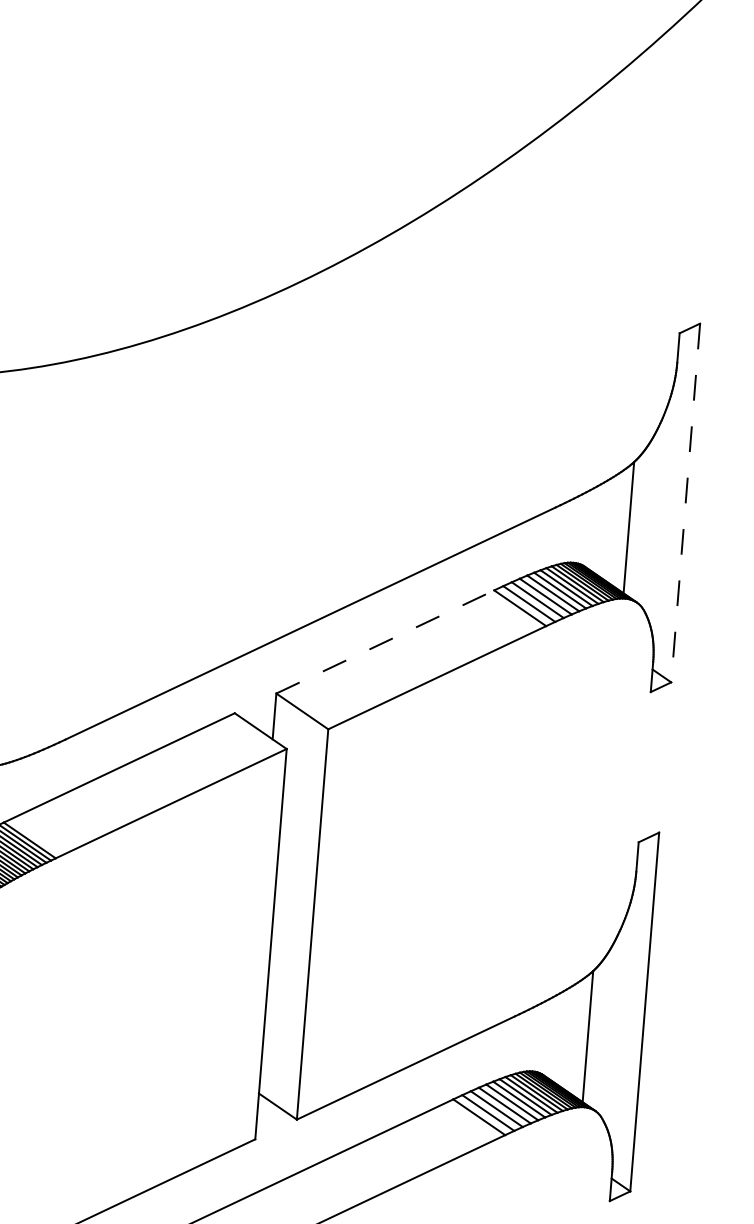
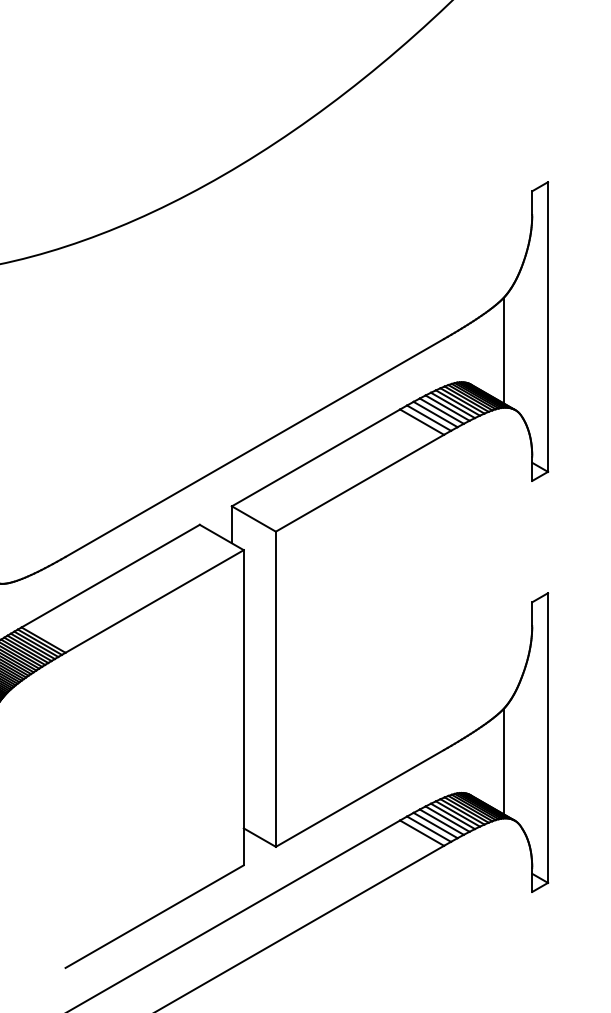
line: (686, 503) -> (548, 327), dashed -> solid
line: (385, 641) -> (316, 457), dashed -> solid

